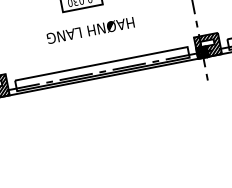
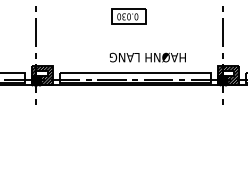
text: (90, 30) -> (147, 57), moved

